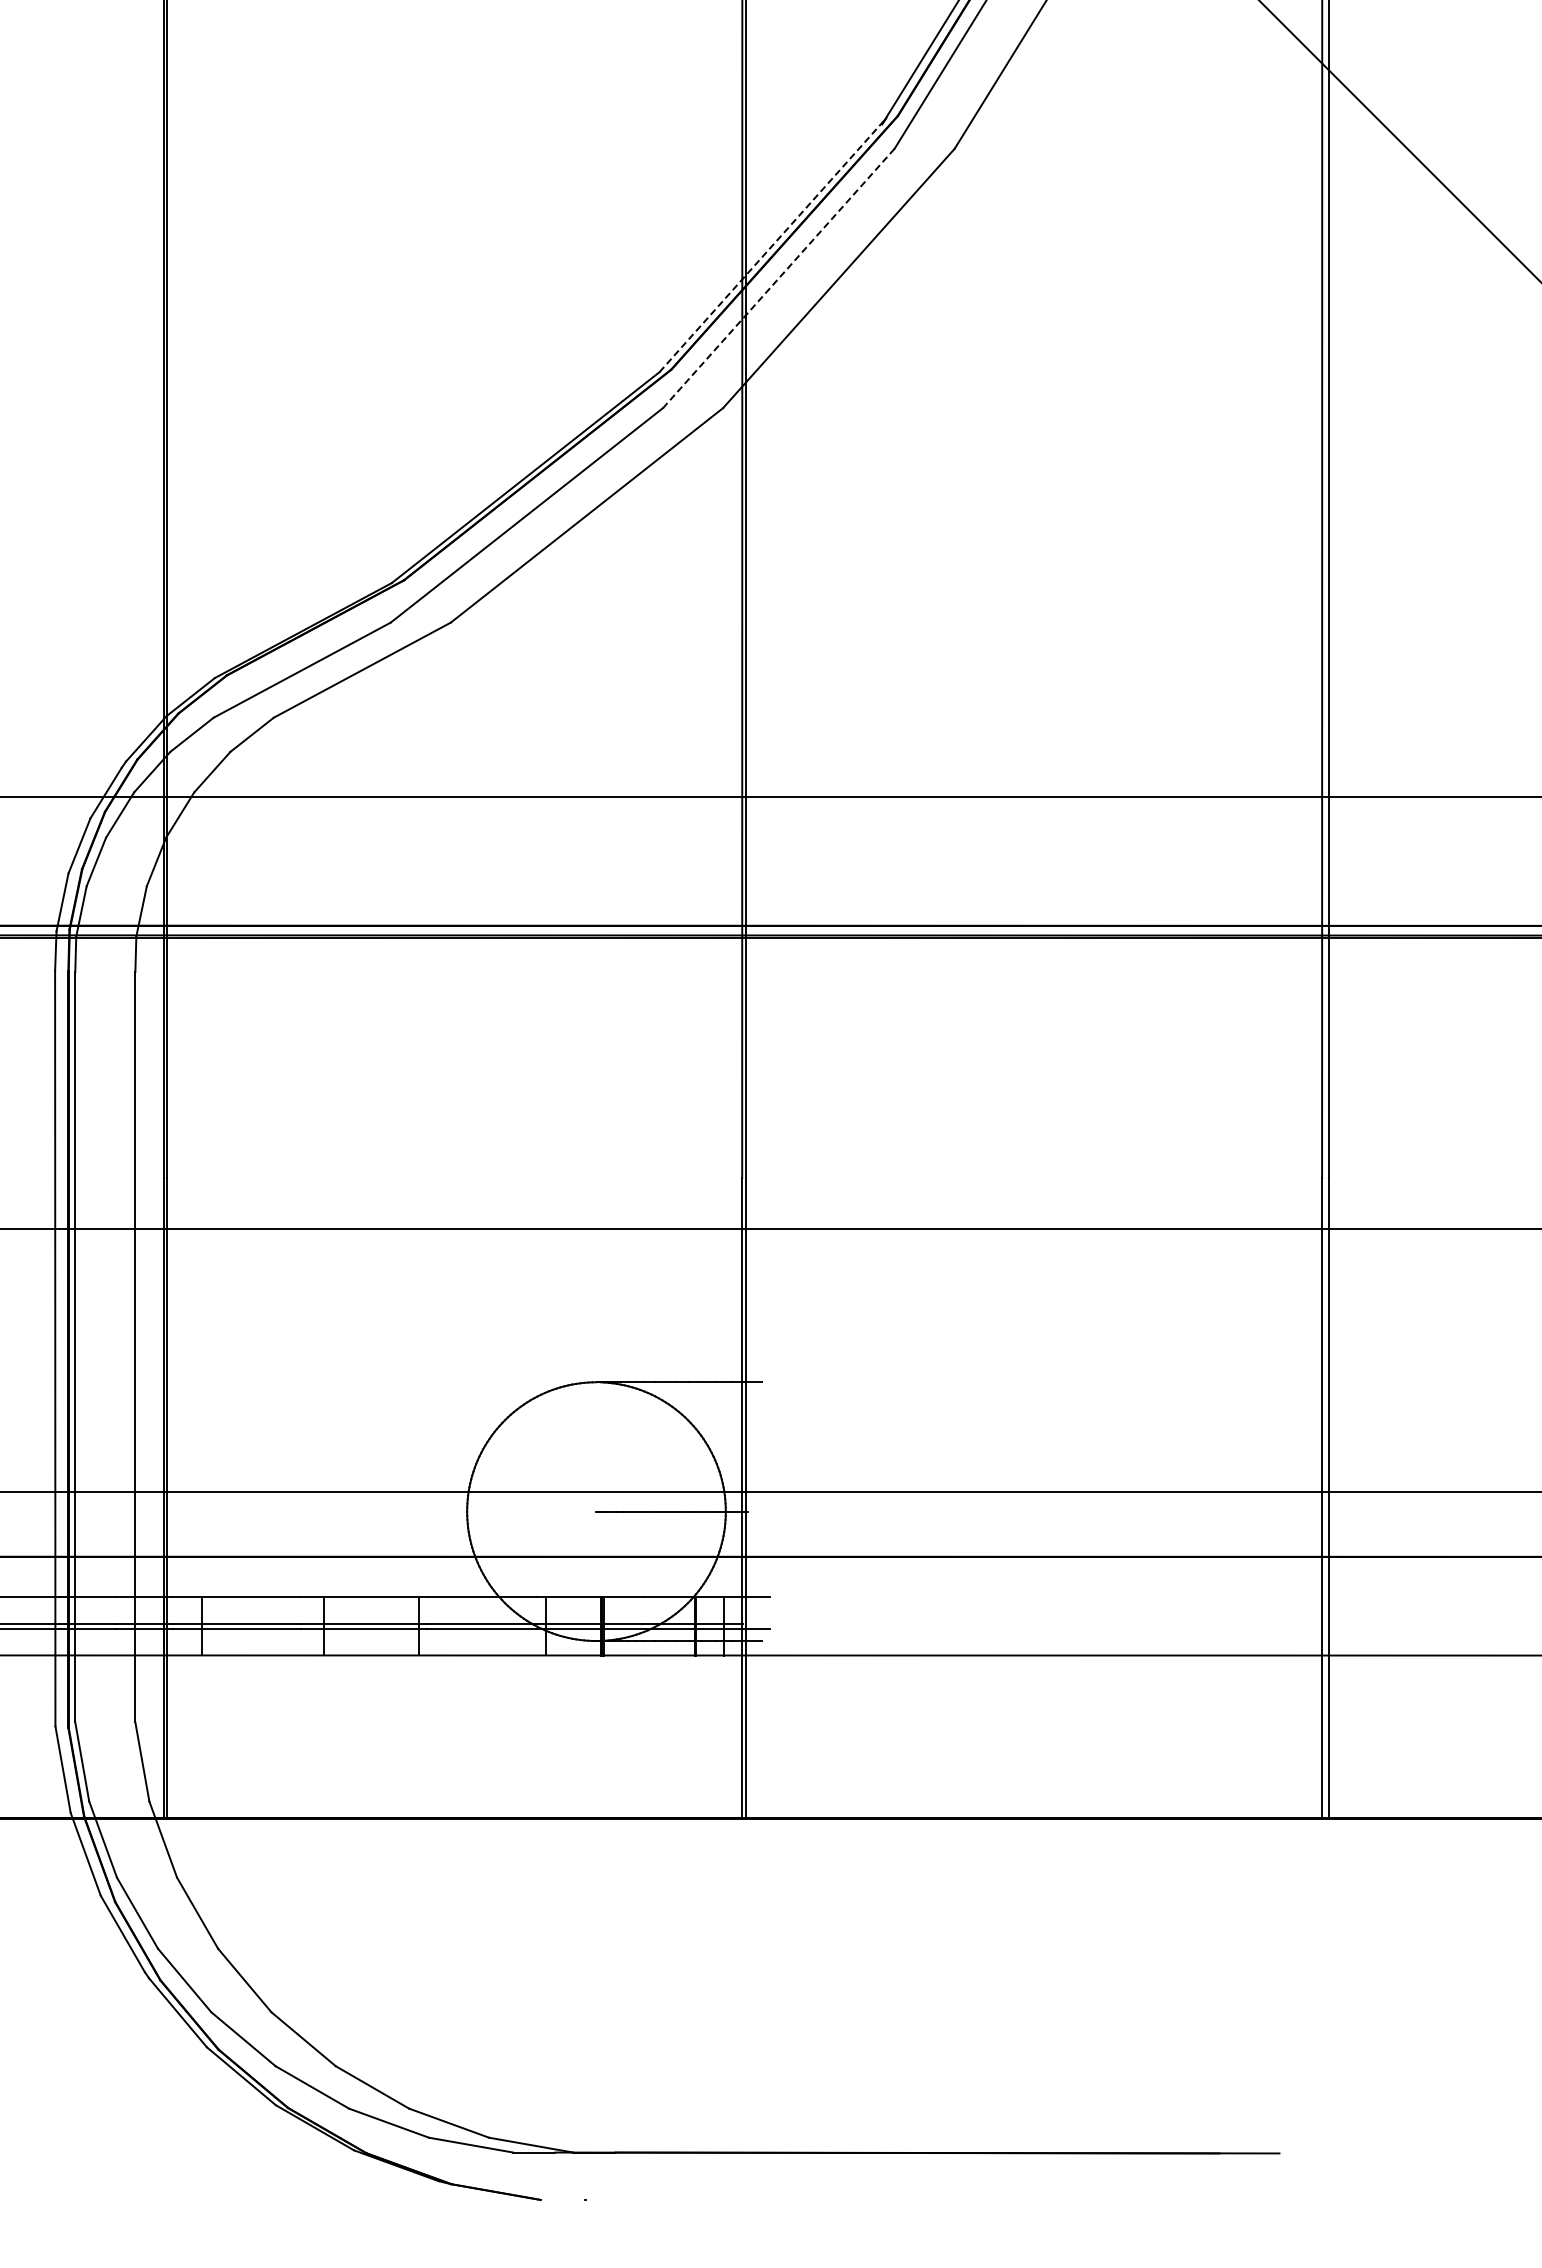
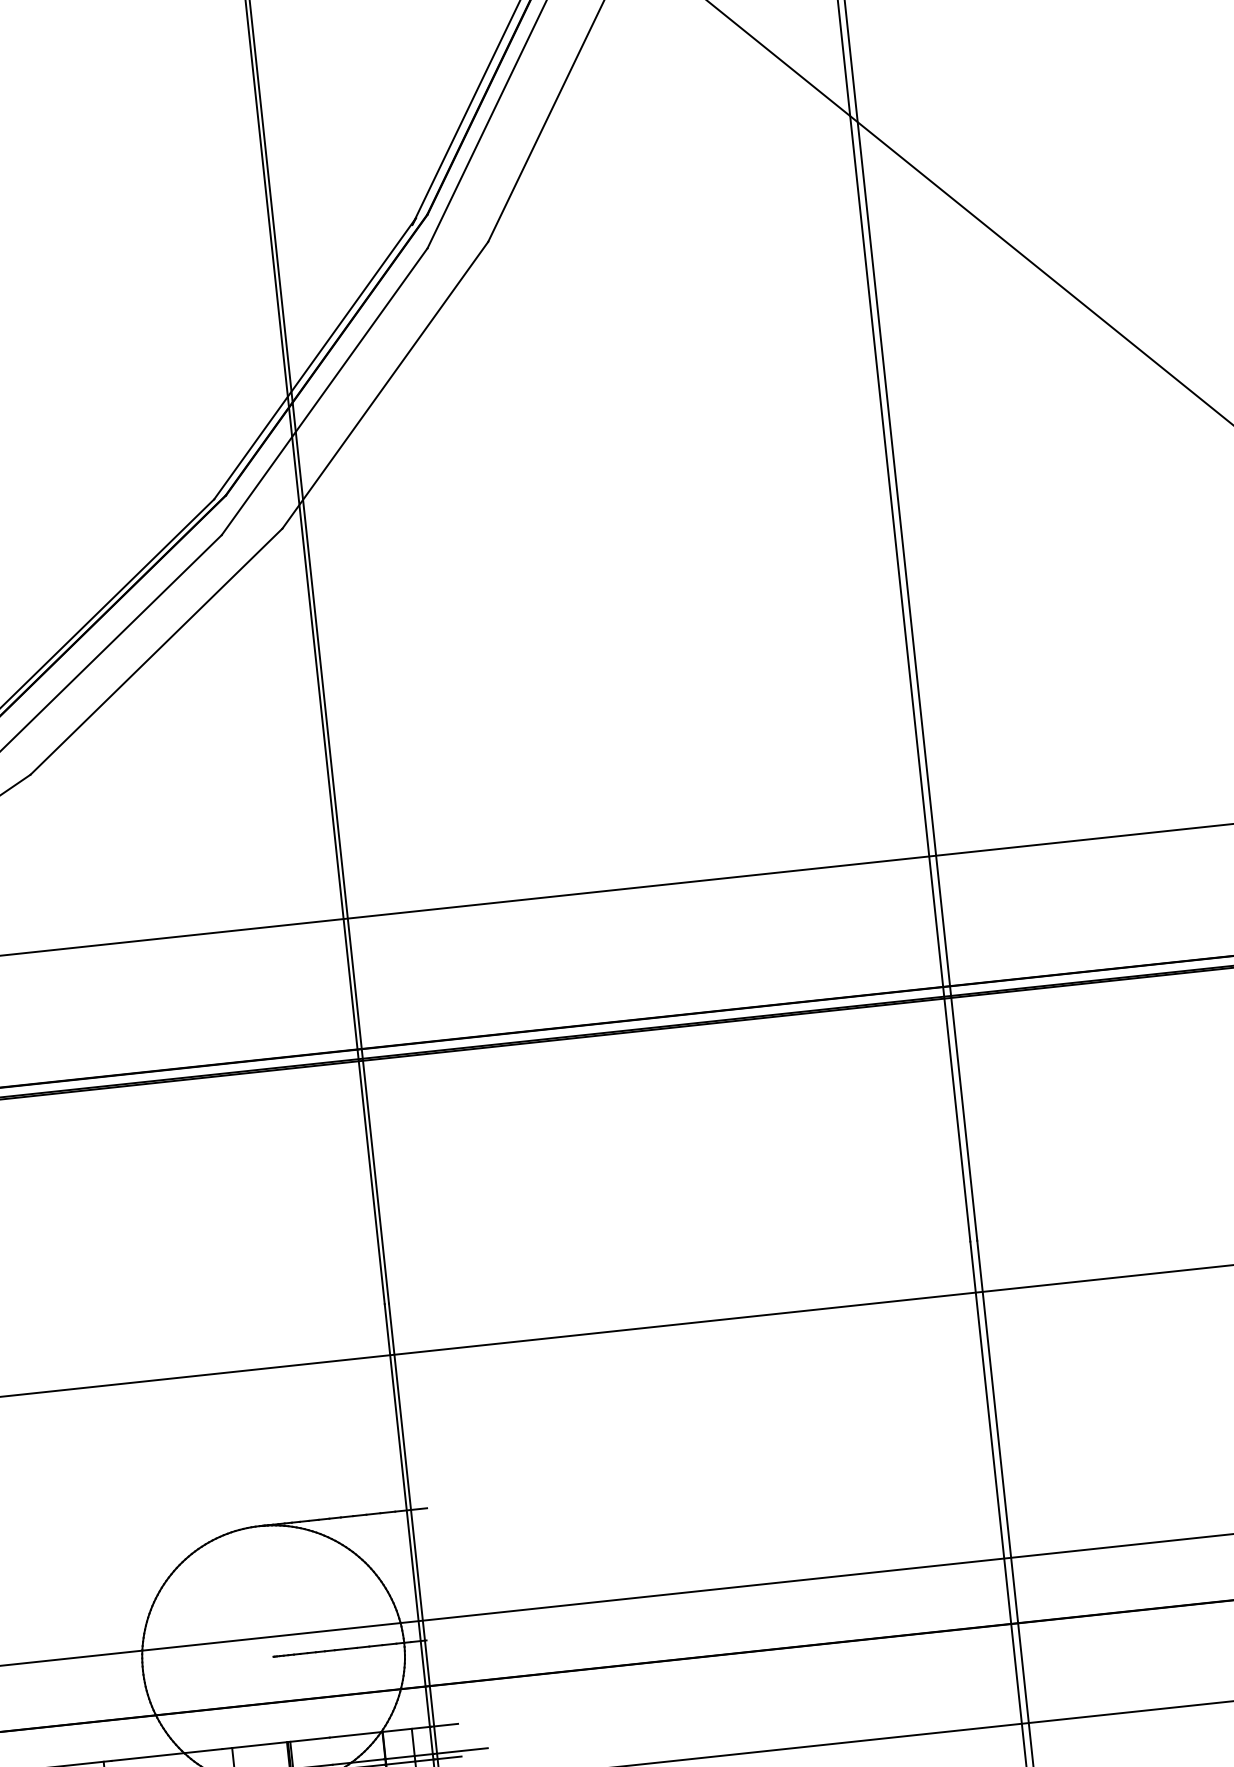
line: (773, 244) -> (315, 358), dashed -> solid
line: (778, 278) -> (324, 391), dashed -> solid
line: (769, 1623) -> (460, 1751), added

